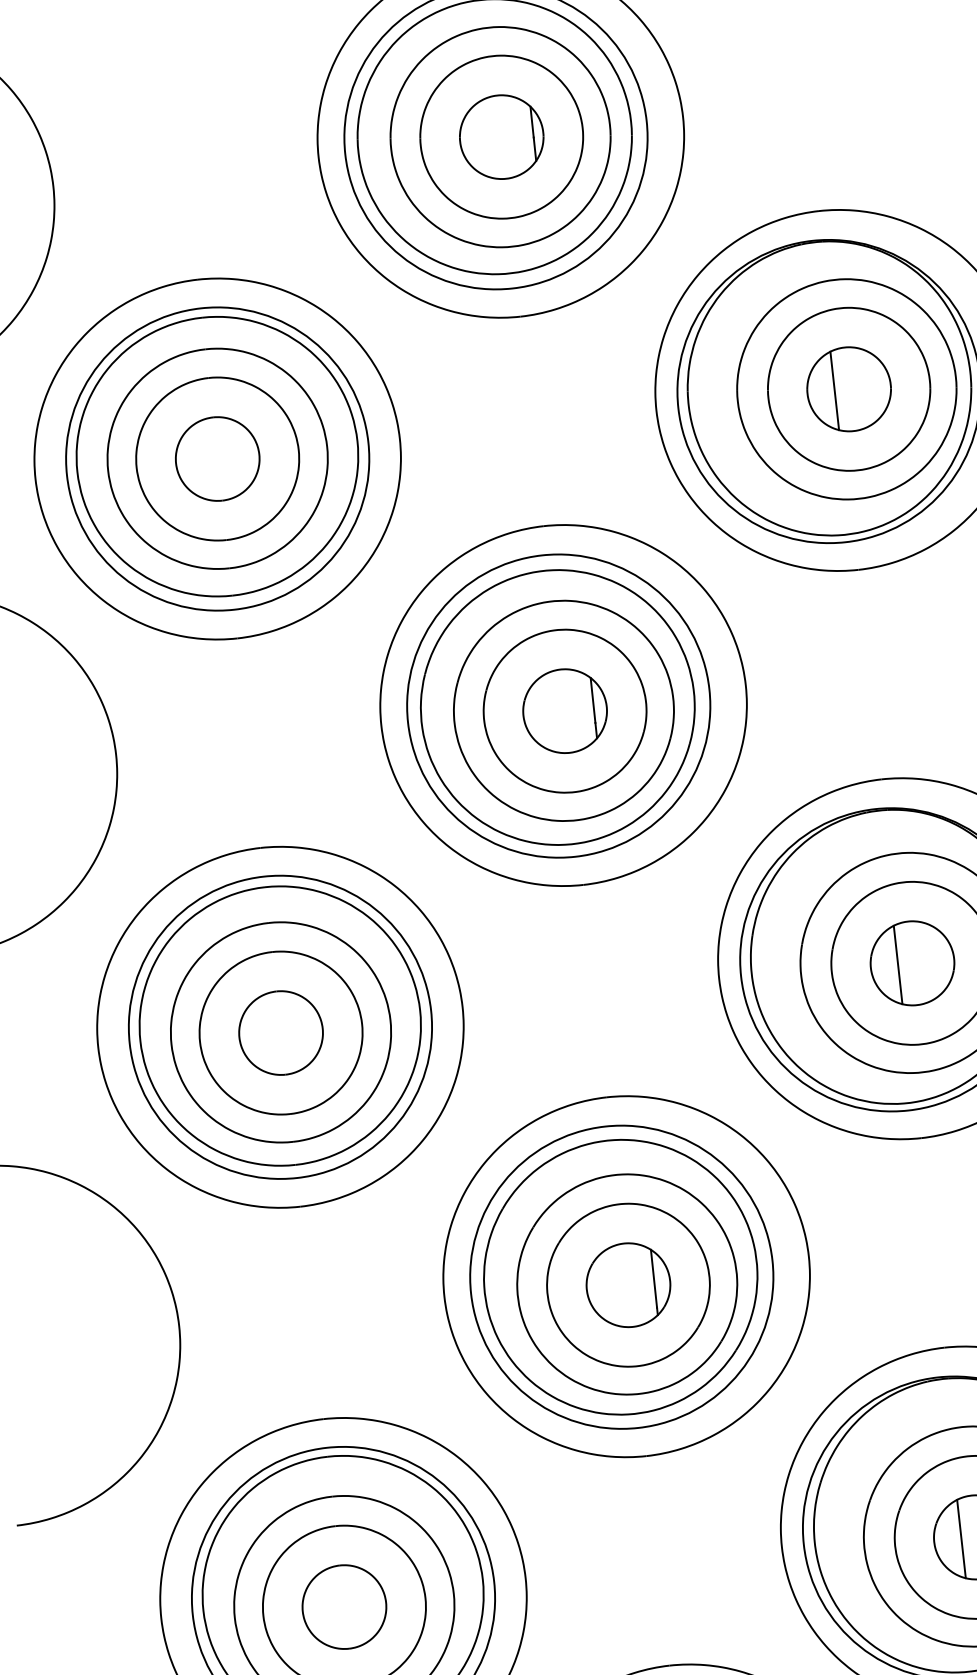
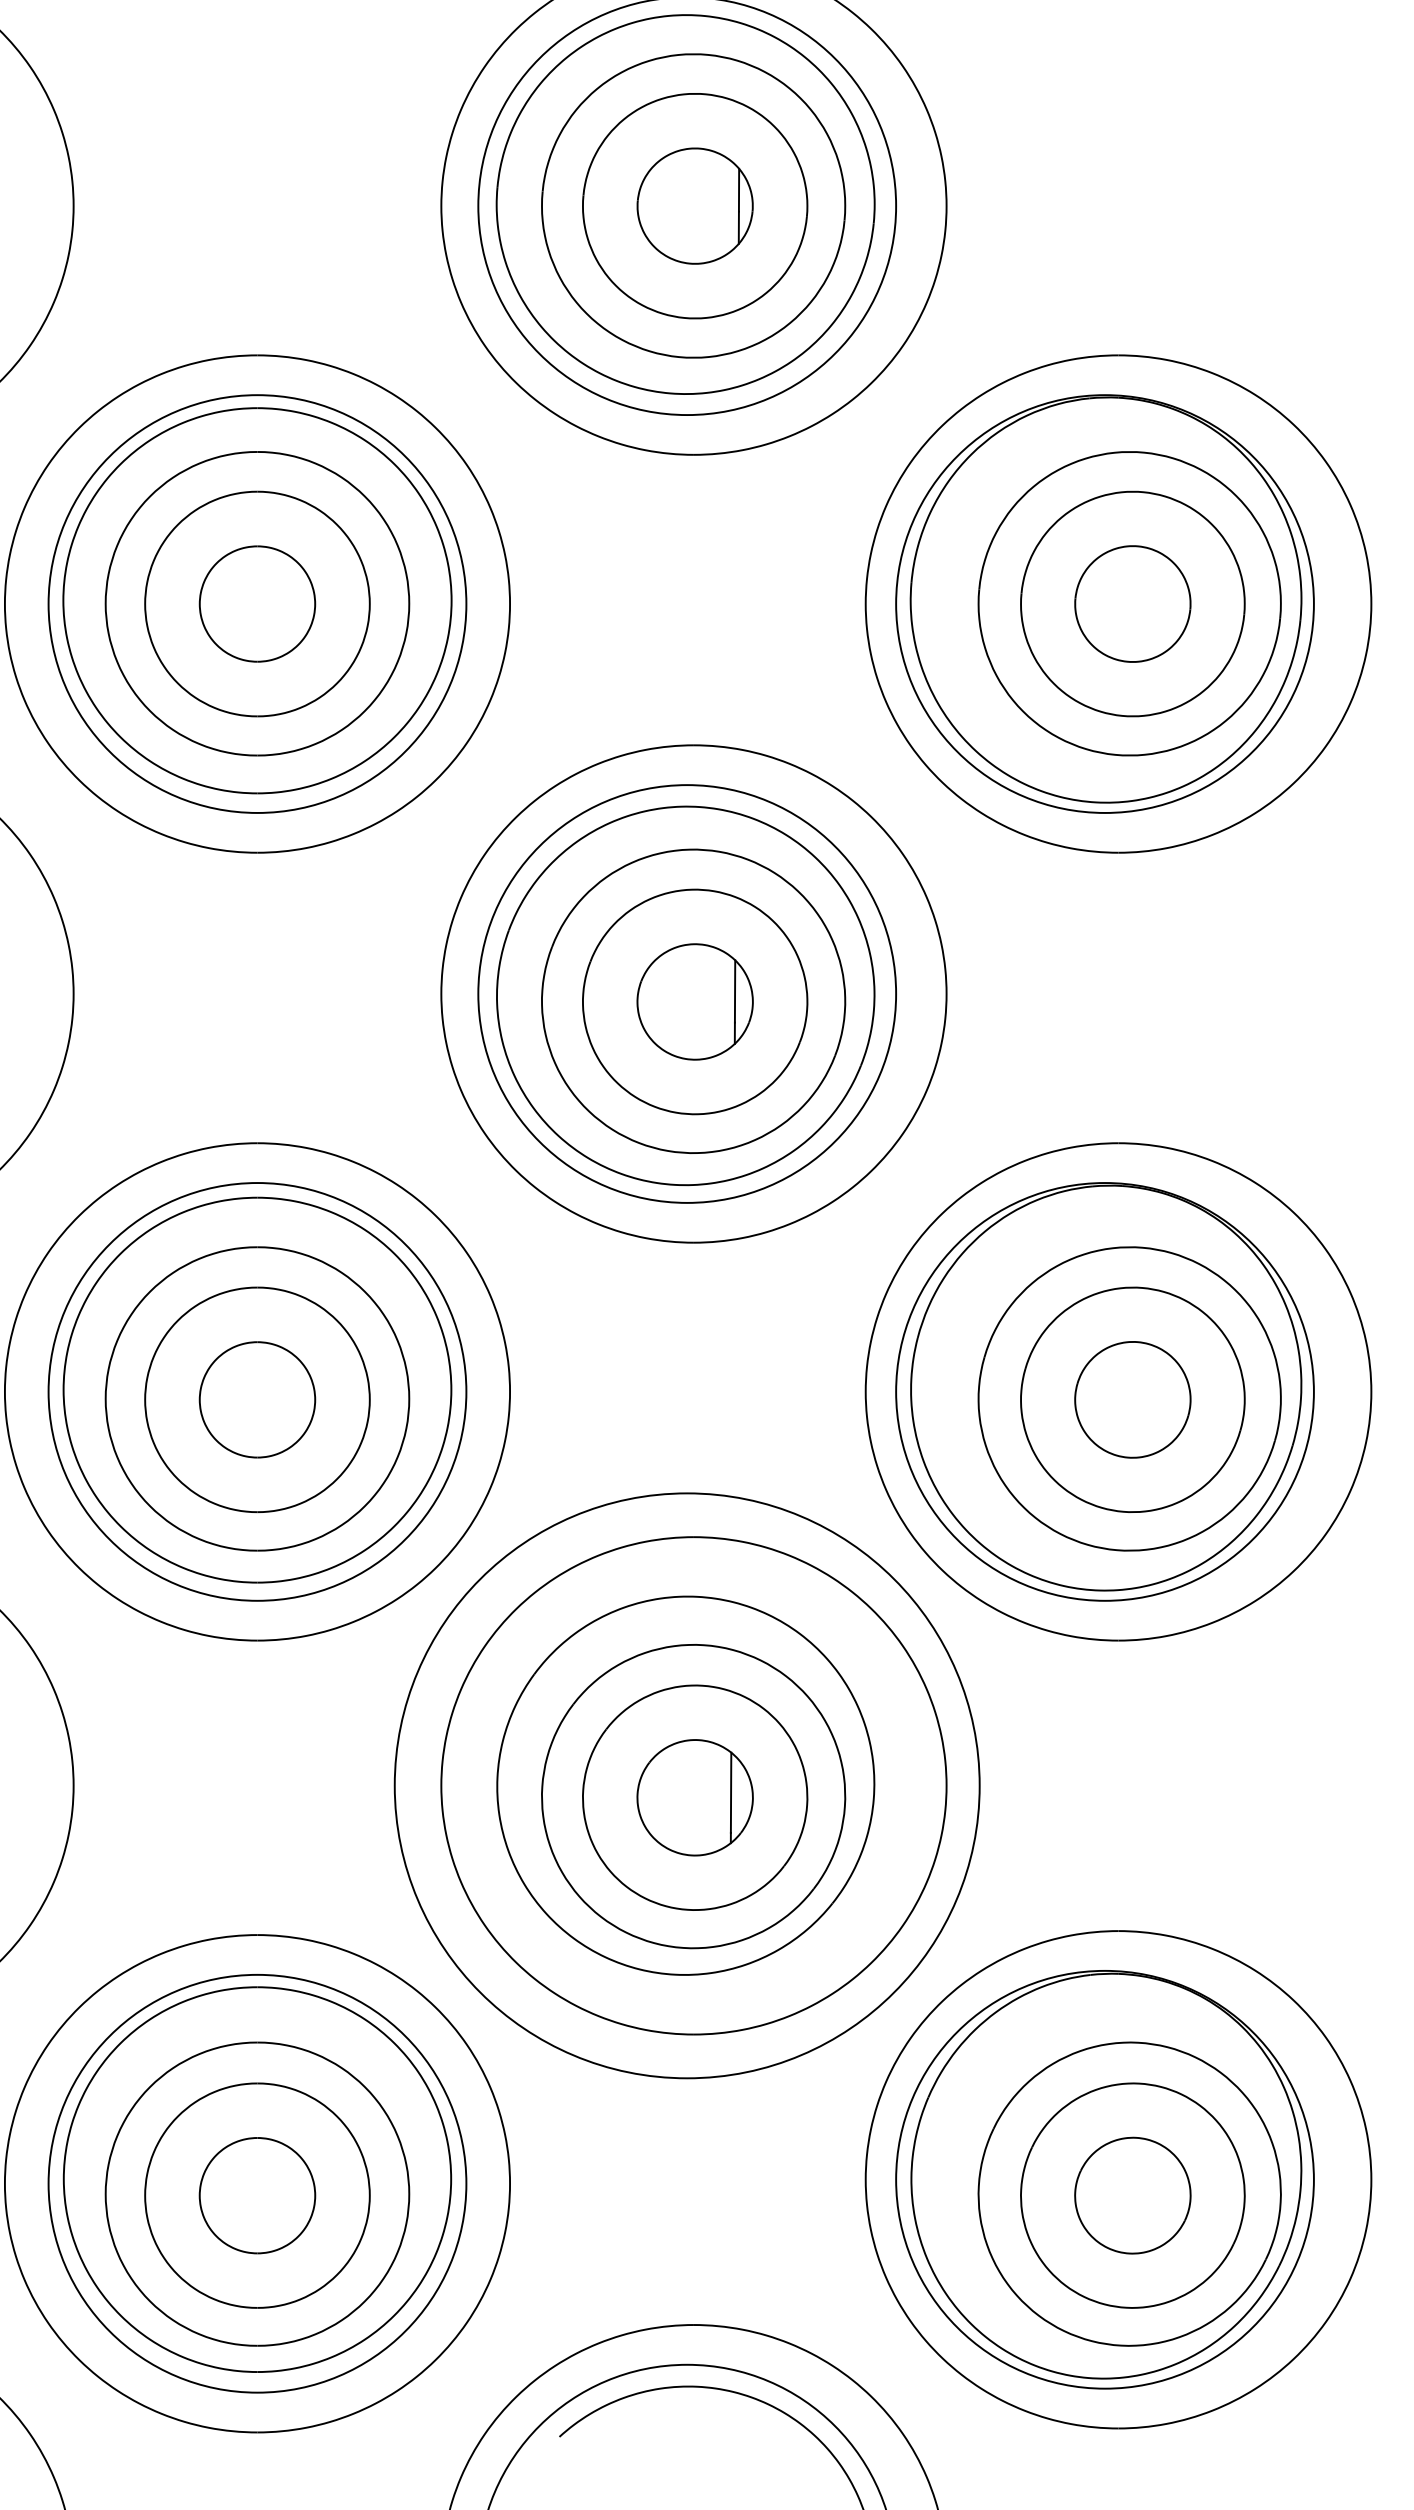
line: (834, 390) -> (1112, 603), removed
line: (897, 964) -> (1112, 1399), removed
circle: (621, 1276) -> (687, 1785), size x1.4
line: (961, 1538) -> (1112, 2195), removed

